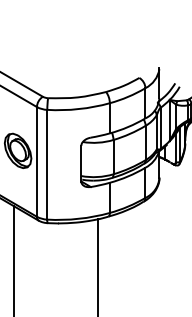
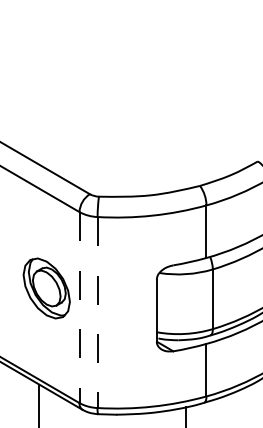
line: (36, 161) -> (78, 306), solid -> dashed
line: (47, 164) -> (97, 312), solid -> dashed

